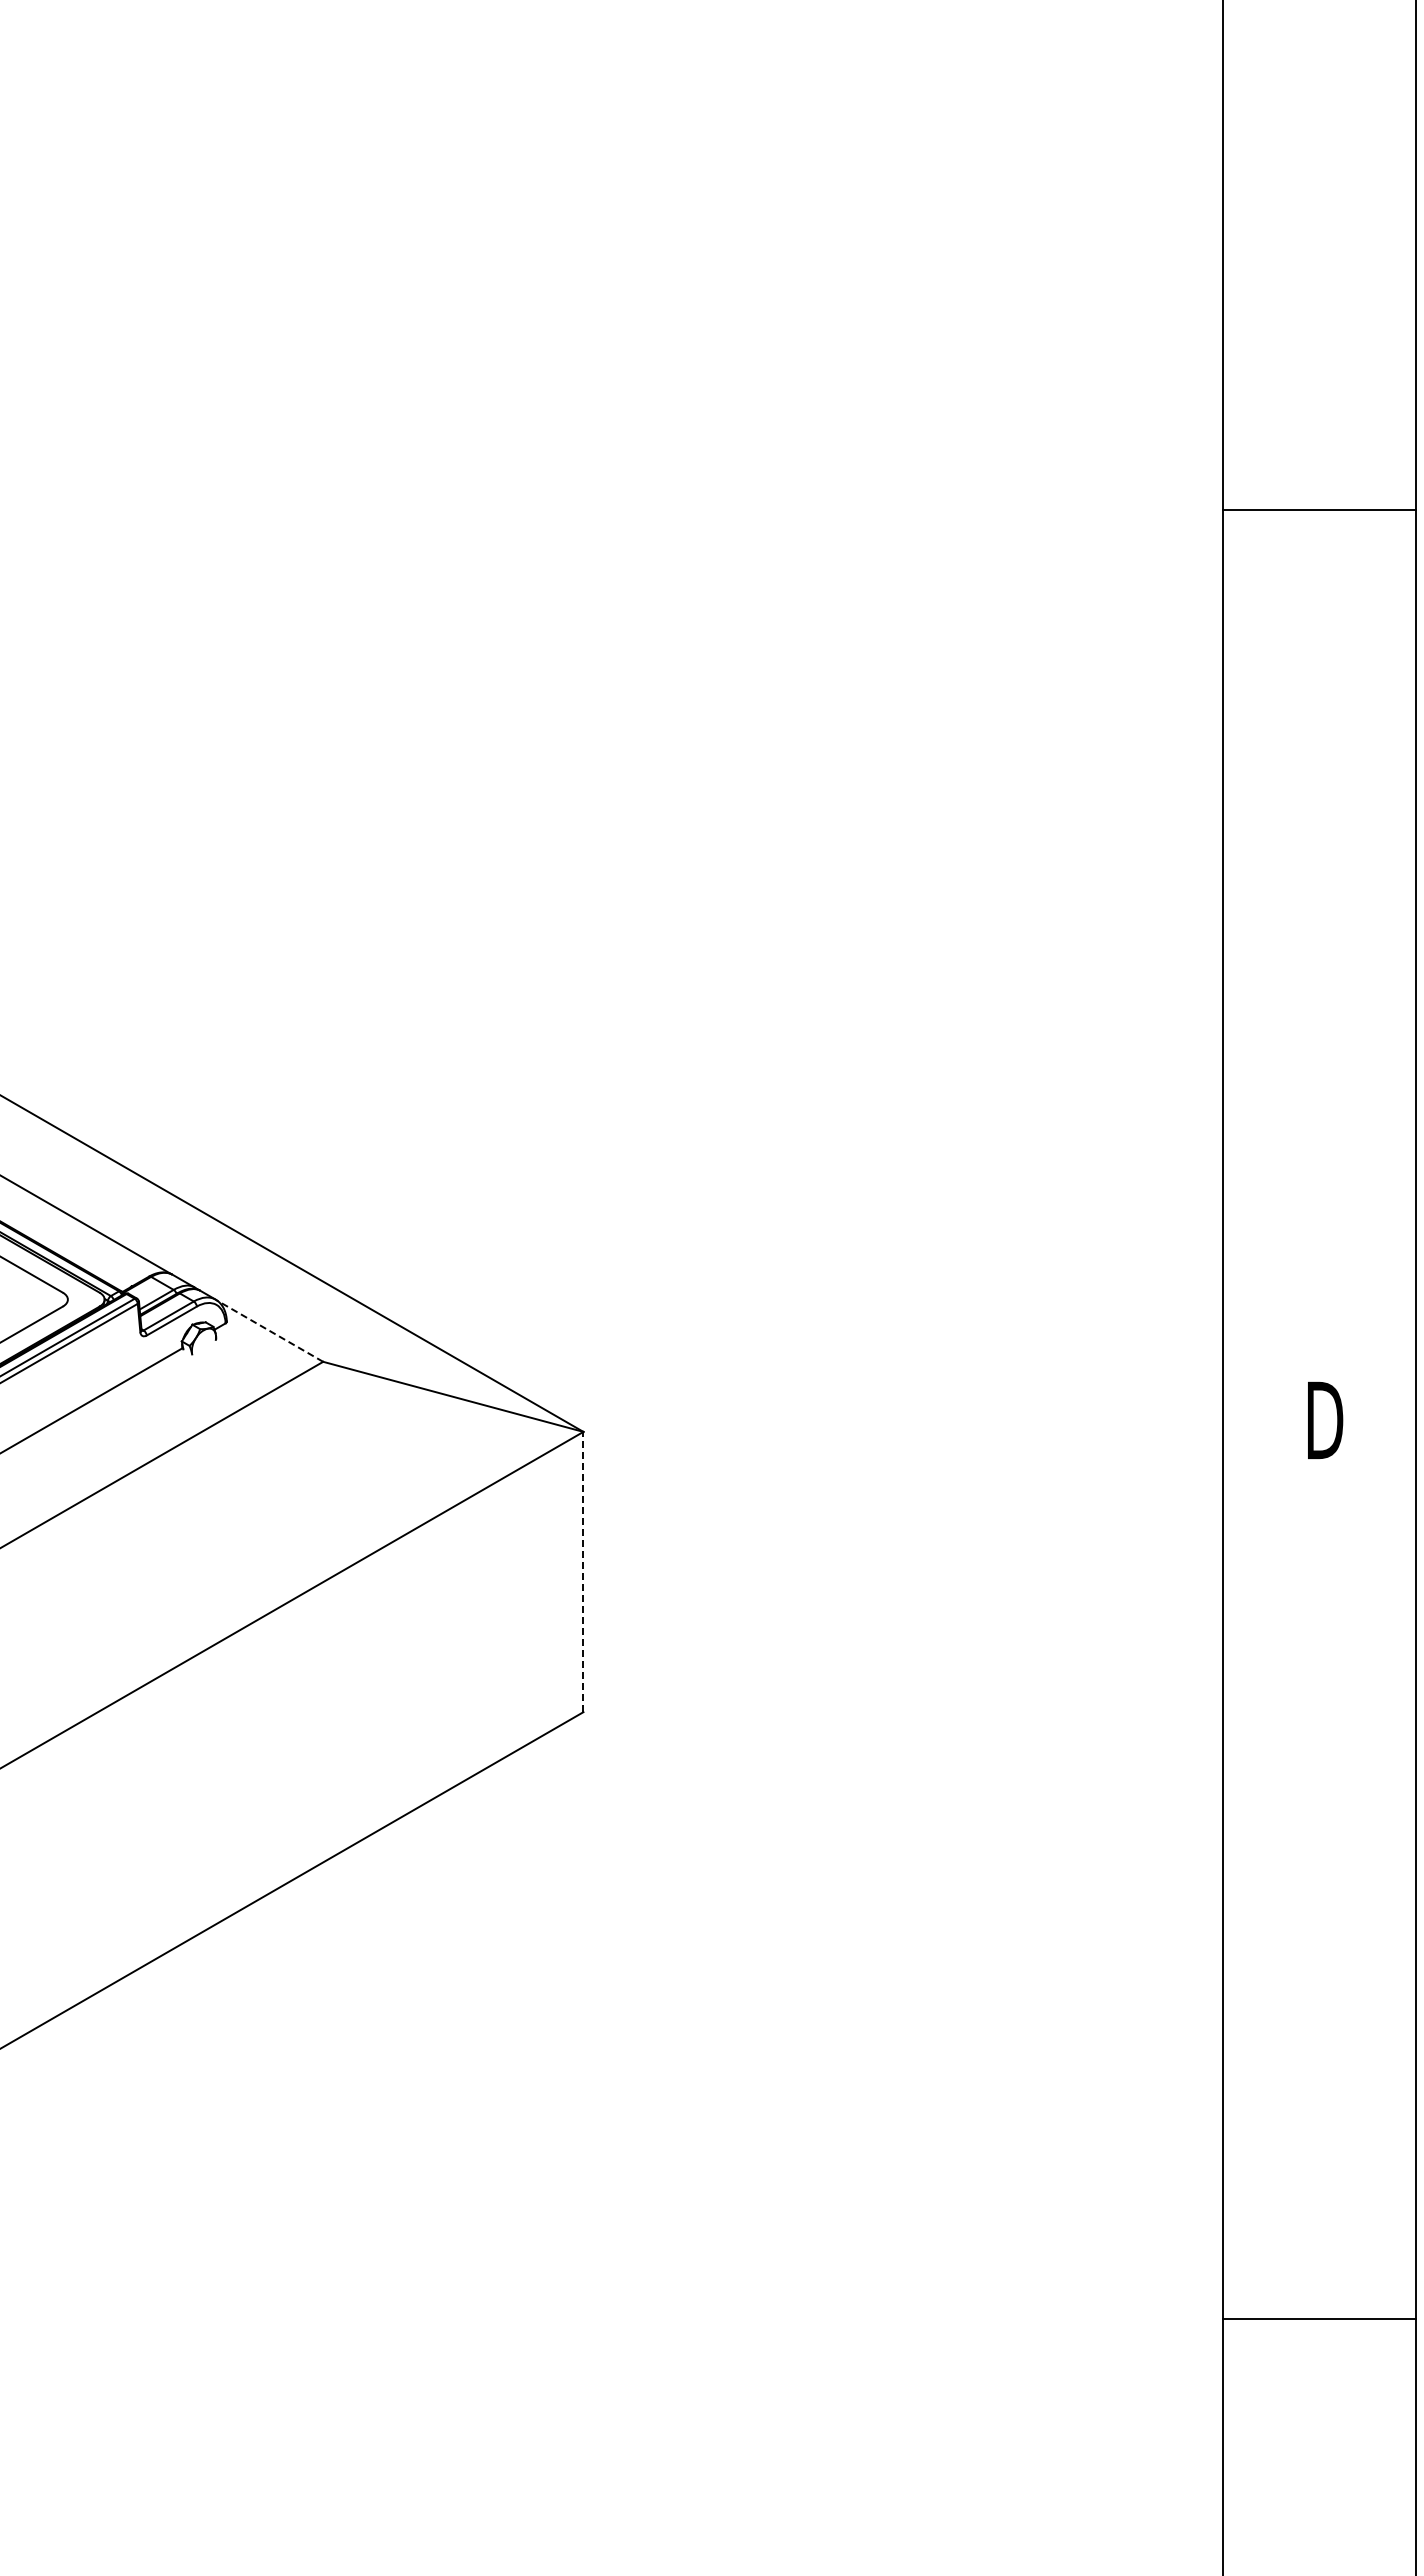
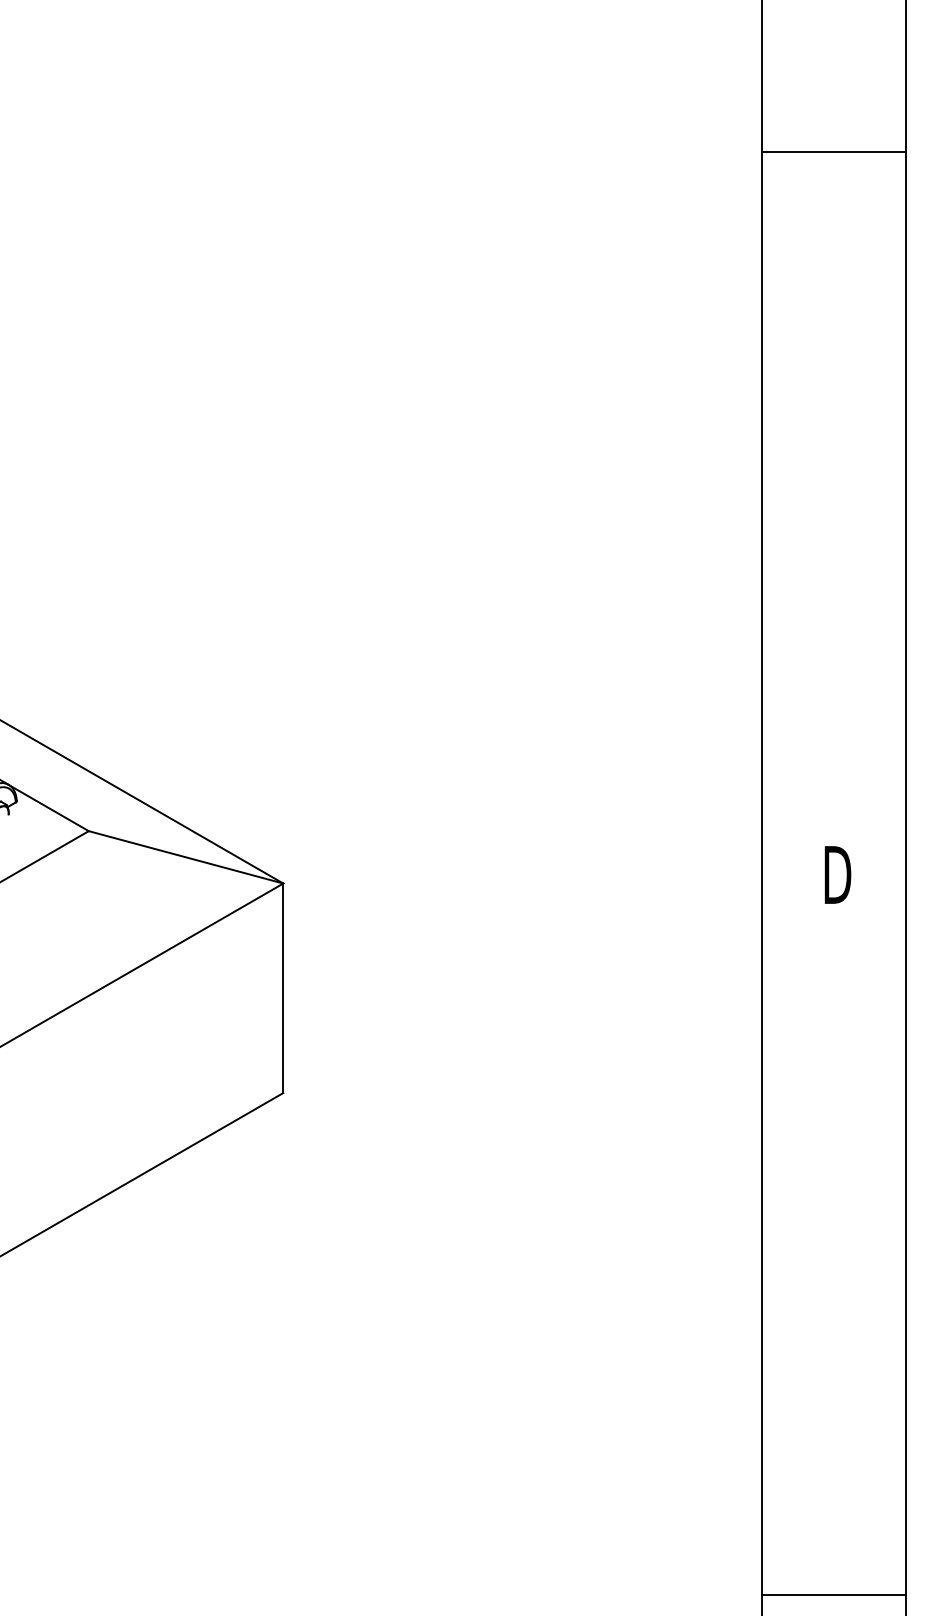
line: (1319, 510) -> (833, 152), moved
line: (269, 1330) -> (48, 807), dashed -> solid
line: (583, 1571) -> (283, 987), dashed -> solid
line: (1319, 2319) -> (833, 1595), moved

